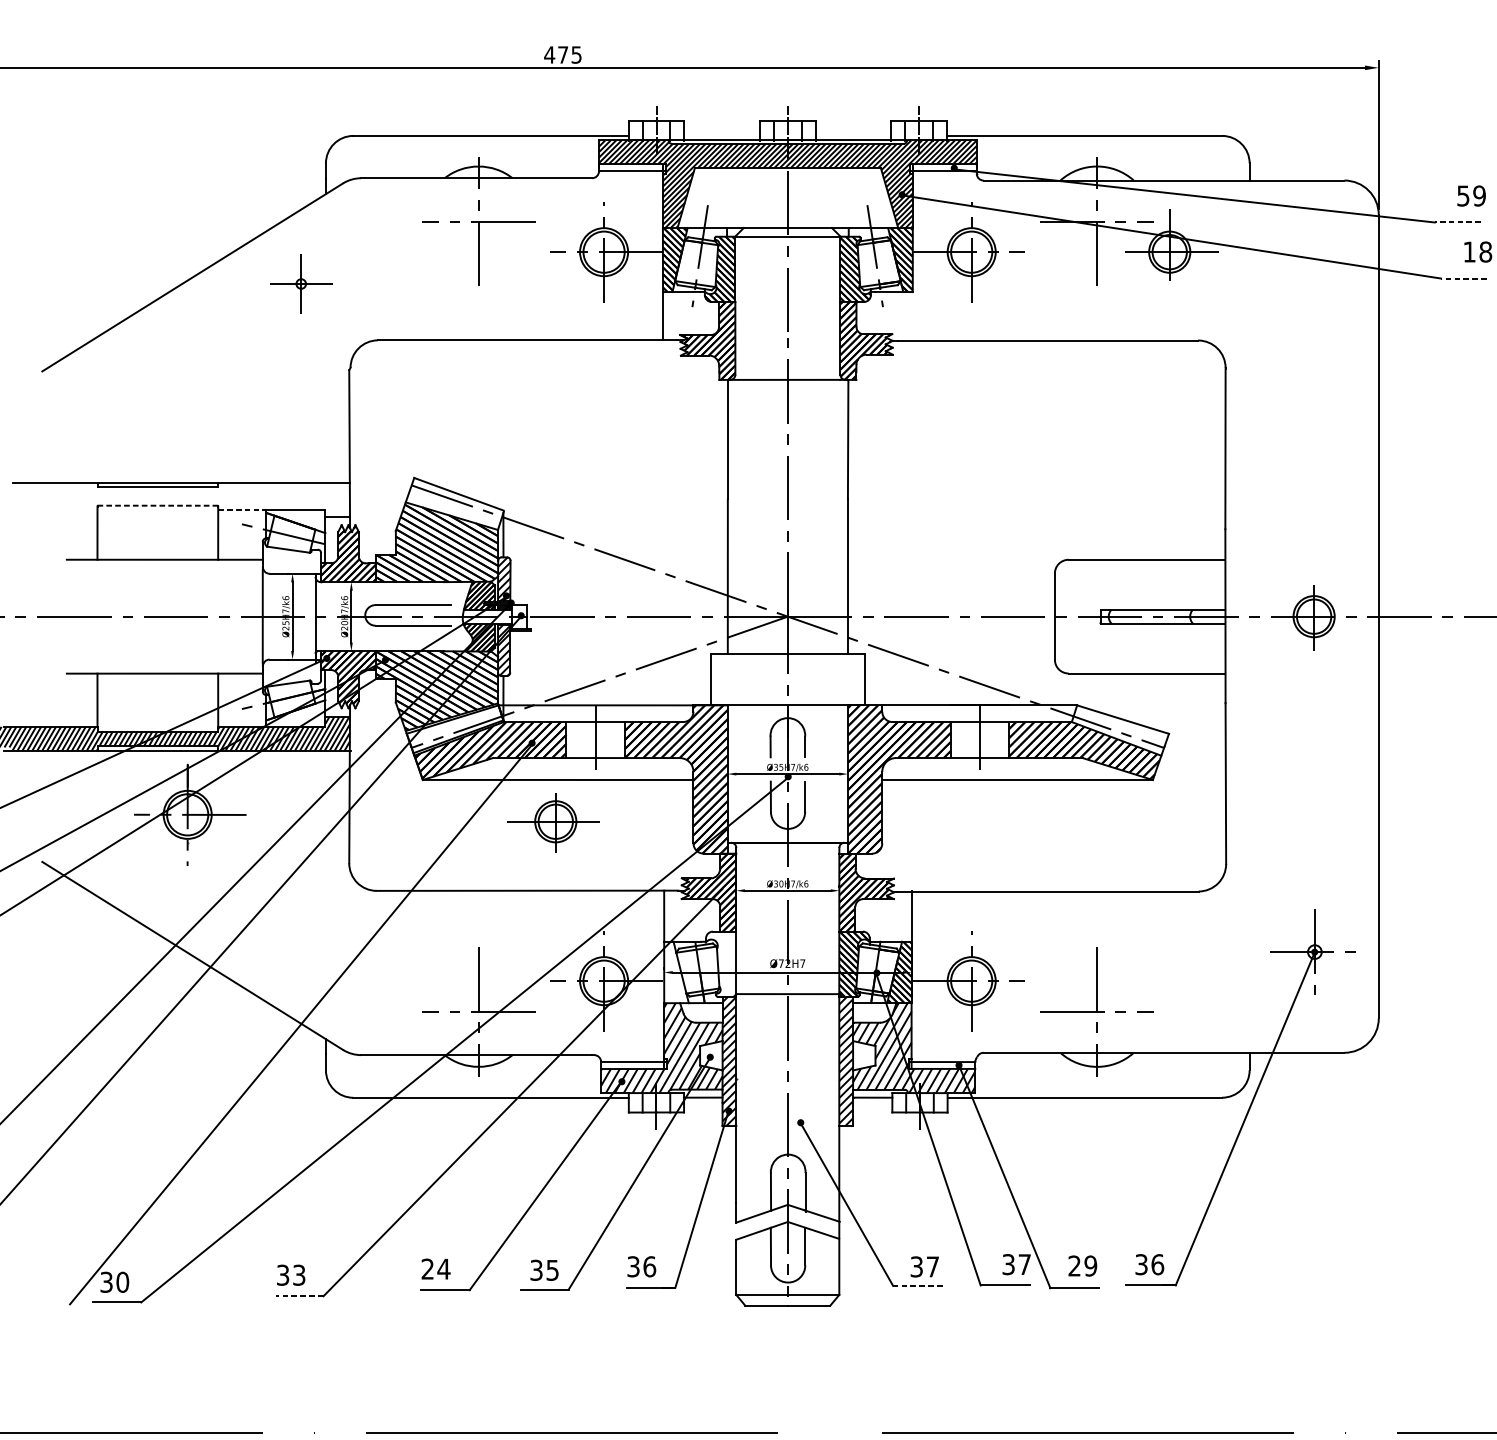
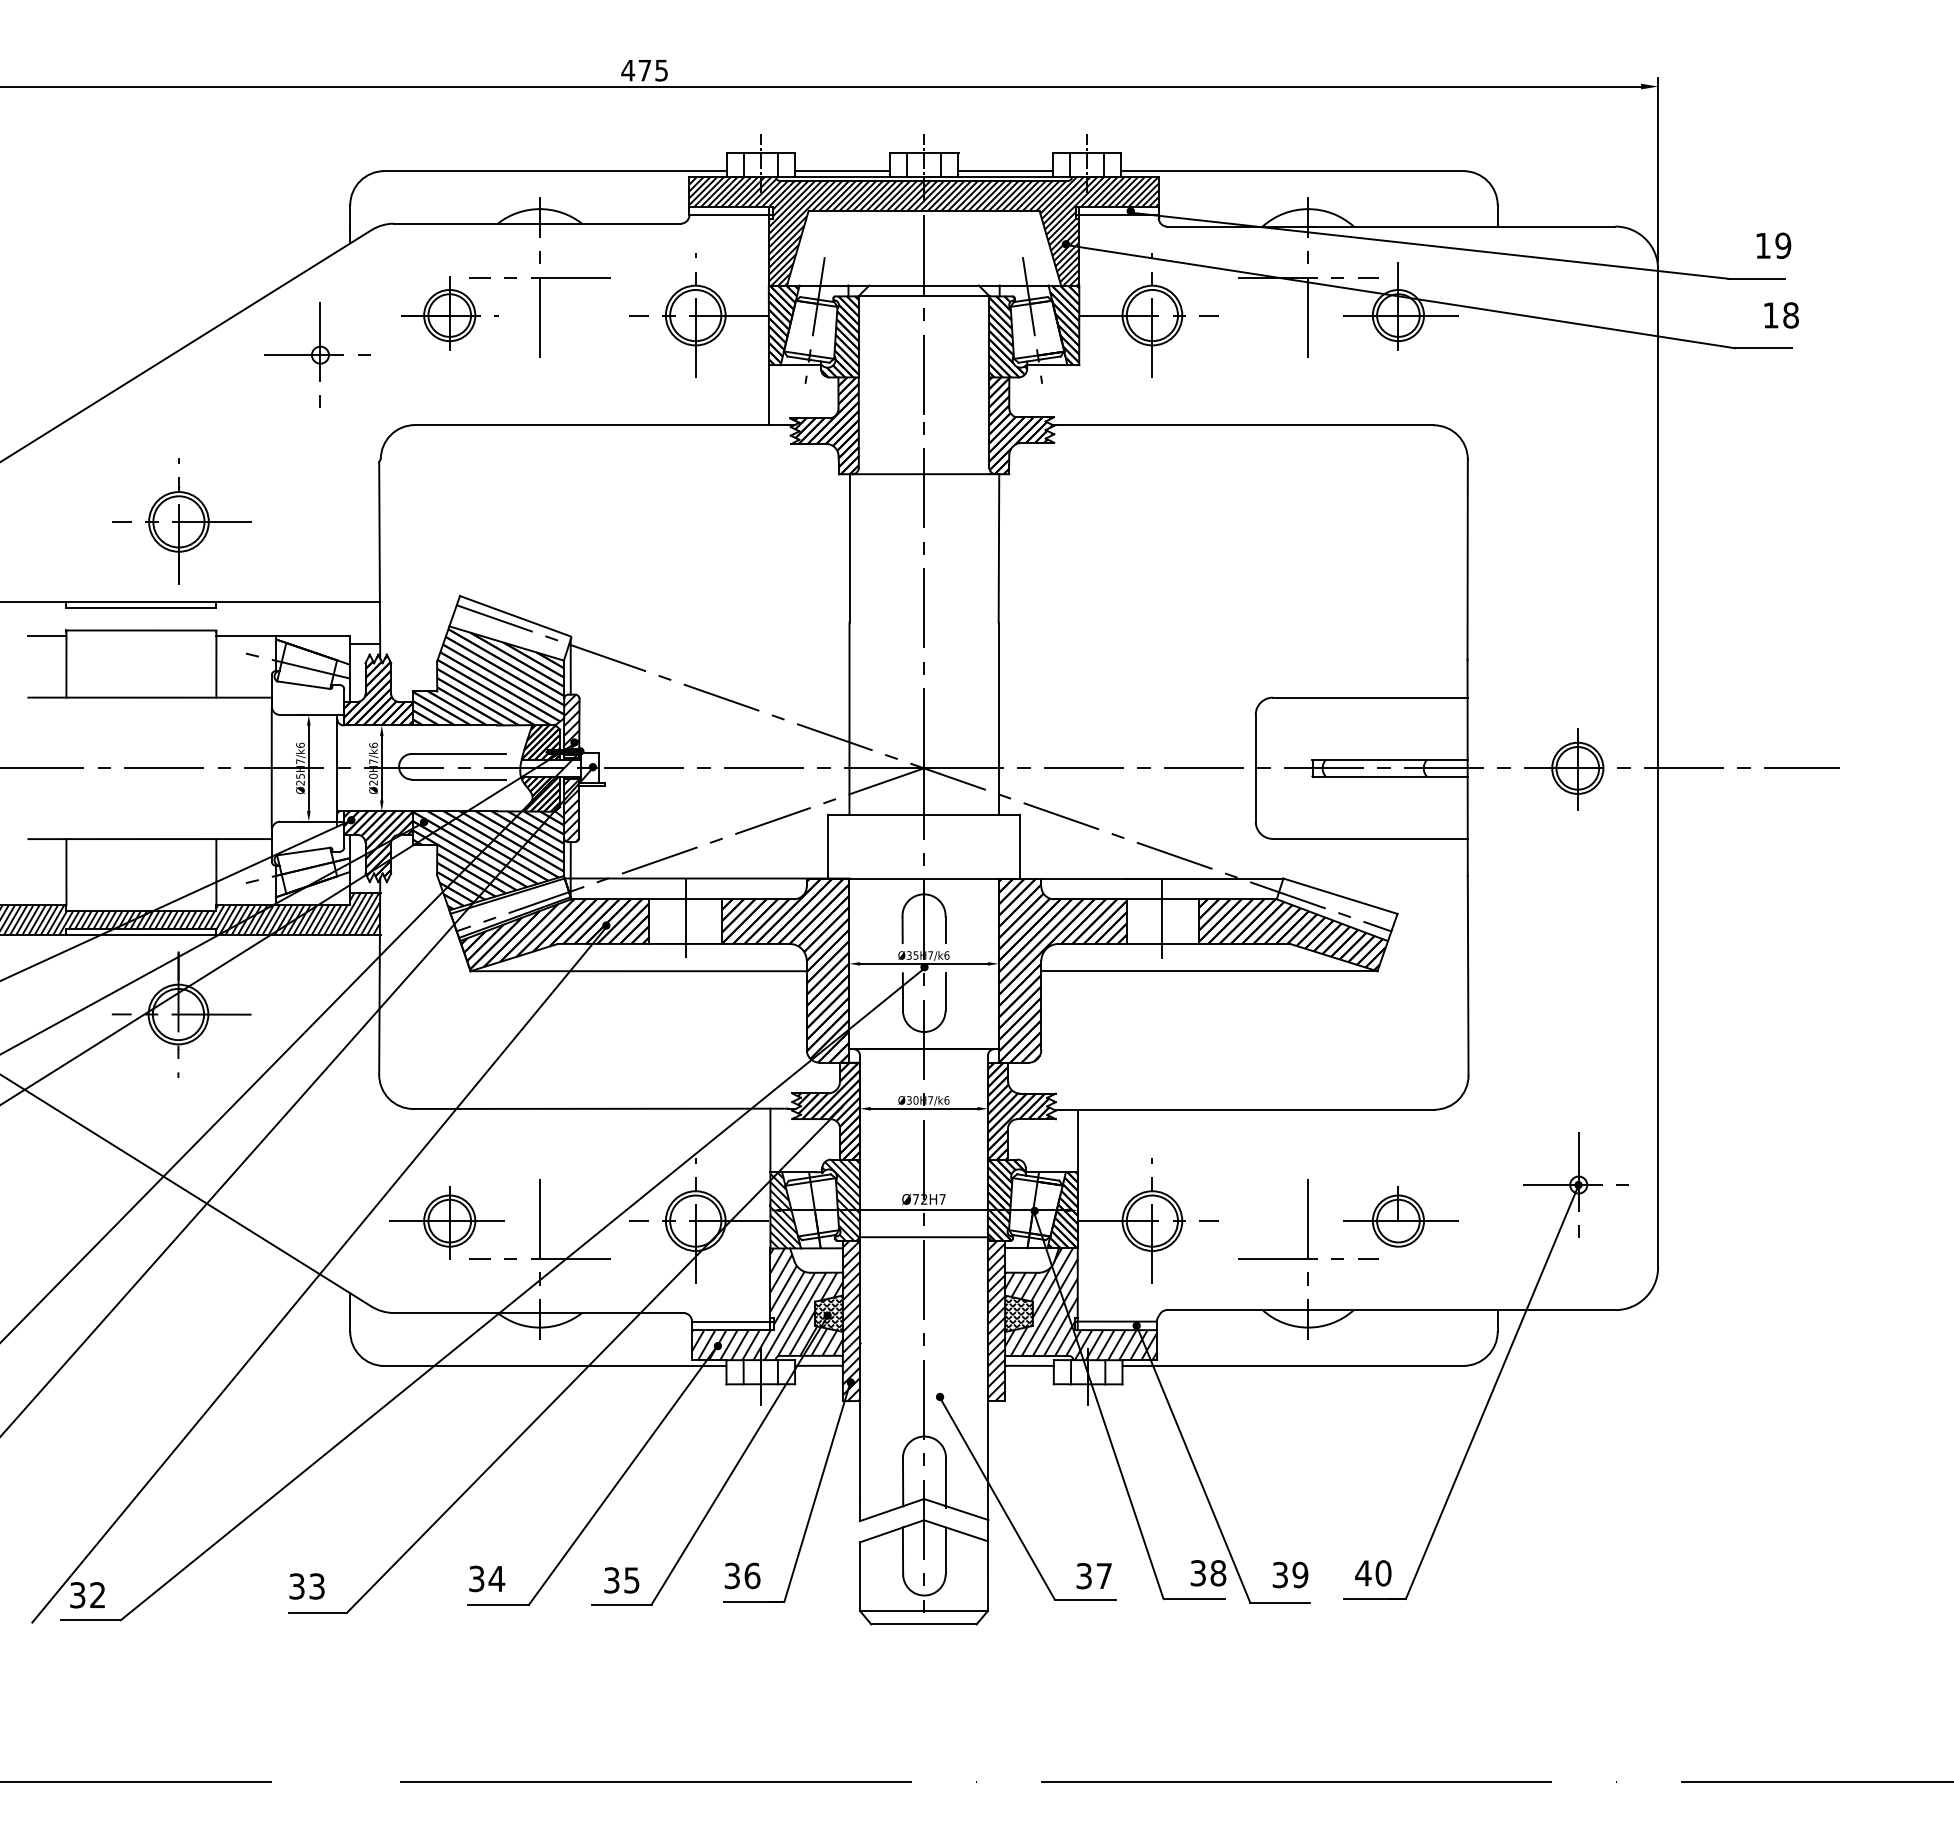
line: (722, 136) -> (842, 171), added
line: (853, 136) -> (1005, 171), added
text: (1462, 195) -> (1762, 245), 59 -> 19
line: (1457, 222) -> (1756, 278), dashed -> solid
part: (405, 250) -> (449, 313), added
line: (1463, 278) -> (1763, 348), dashed -> solid
part: (299, 283) -> (317, 354), size x1.43
part: (190, 417) -> (181, 521), added
line: (157, 505) -> (141, 630), dashed -> solid
line: (82, 510) -> (47, 636), added
line: (242, 510) -> (246, 636), dashed -> solid
part: (553, 822) -> (446, 1222), moved
hatch: (721, 963) -> (841, 1199), added
hatch: (676, 972) -> (785, 1210), added
part: (1171, 977) -> (1400, 1216), added
hatch: (711, 1055) -> (829, 1313), added
hatch: (863, 1055) -> (1018, 1313), added
text: (1024, 1264) -> (1218, 1573), 37 -> 38
text: (1149, 1264) -> (1373, 1573), 36 -> 40
text: (1074, 1266) -> (1279, 1575), 29 -> 39
text: (427, 1269) -> (476, 1579), 24 -> 34
text: (122, 1282) -> (97, 1595), 30 -> 32
line: (917, 1285) -> (1085, 1599), dashed -> solid
line: (299, 1296) -> (317, 1612), dashed -> solid

